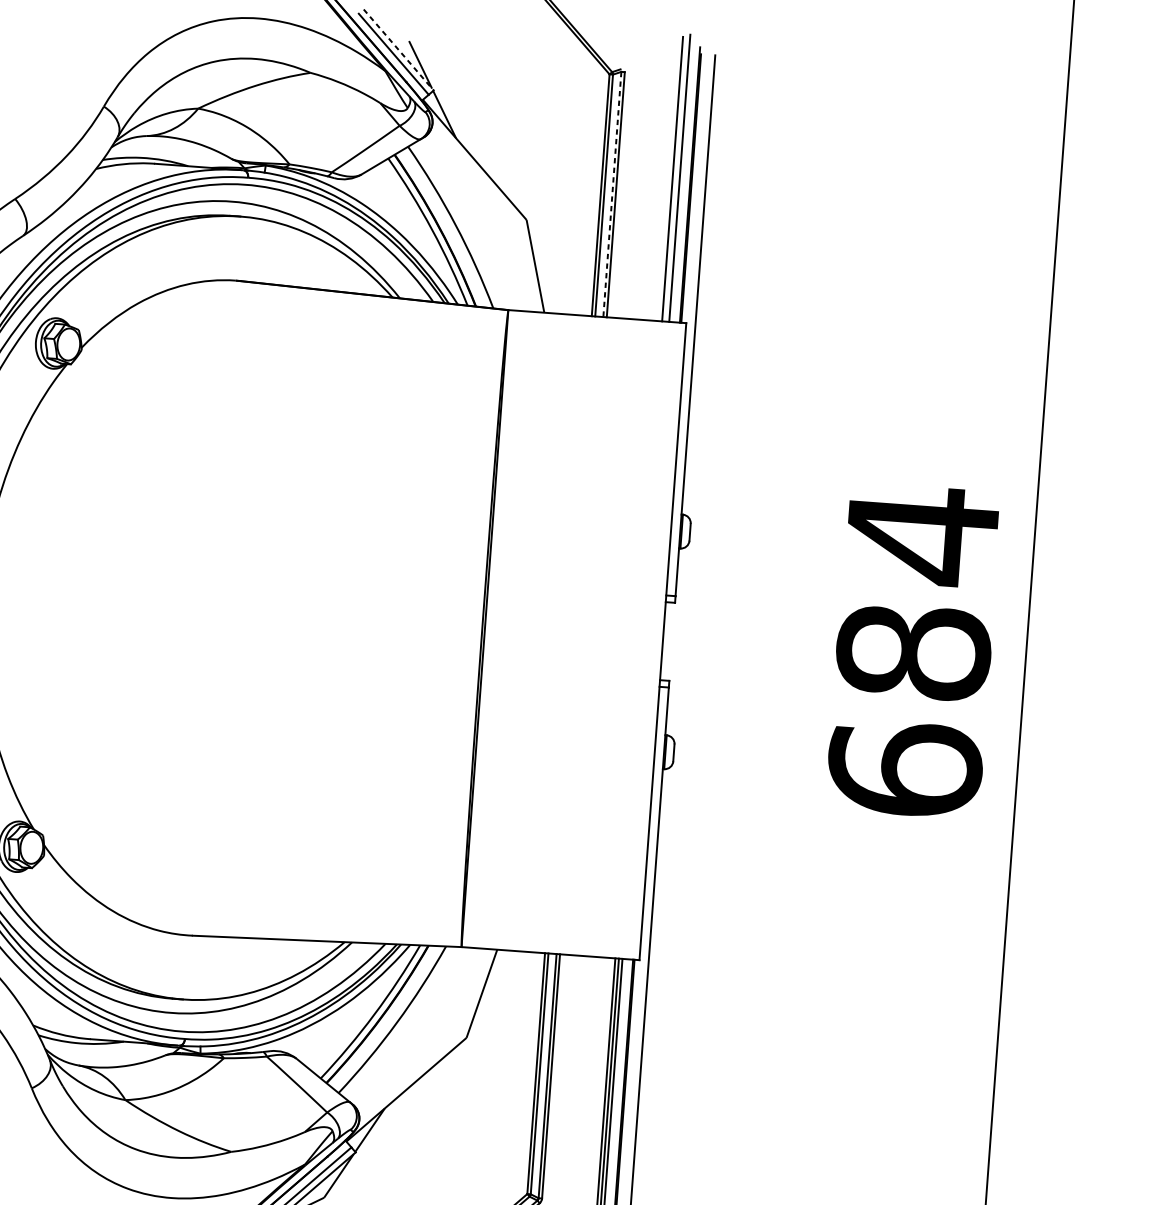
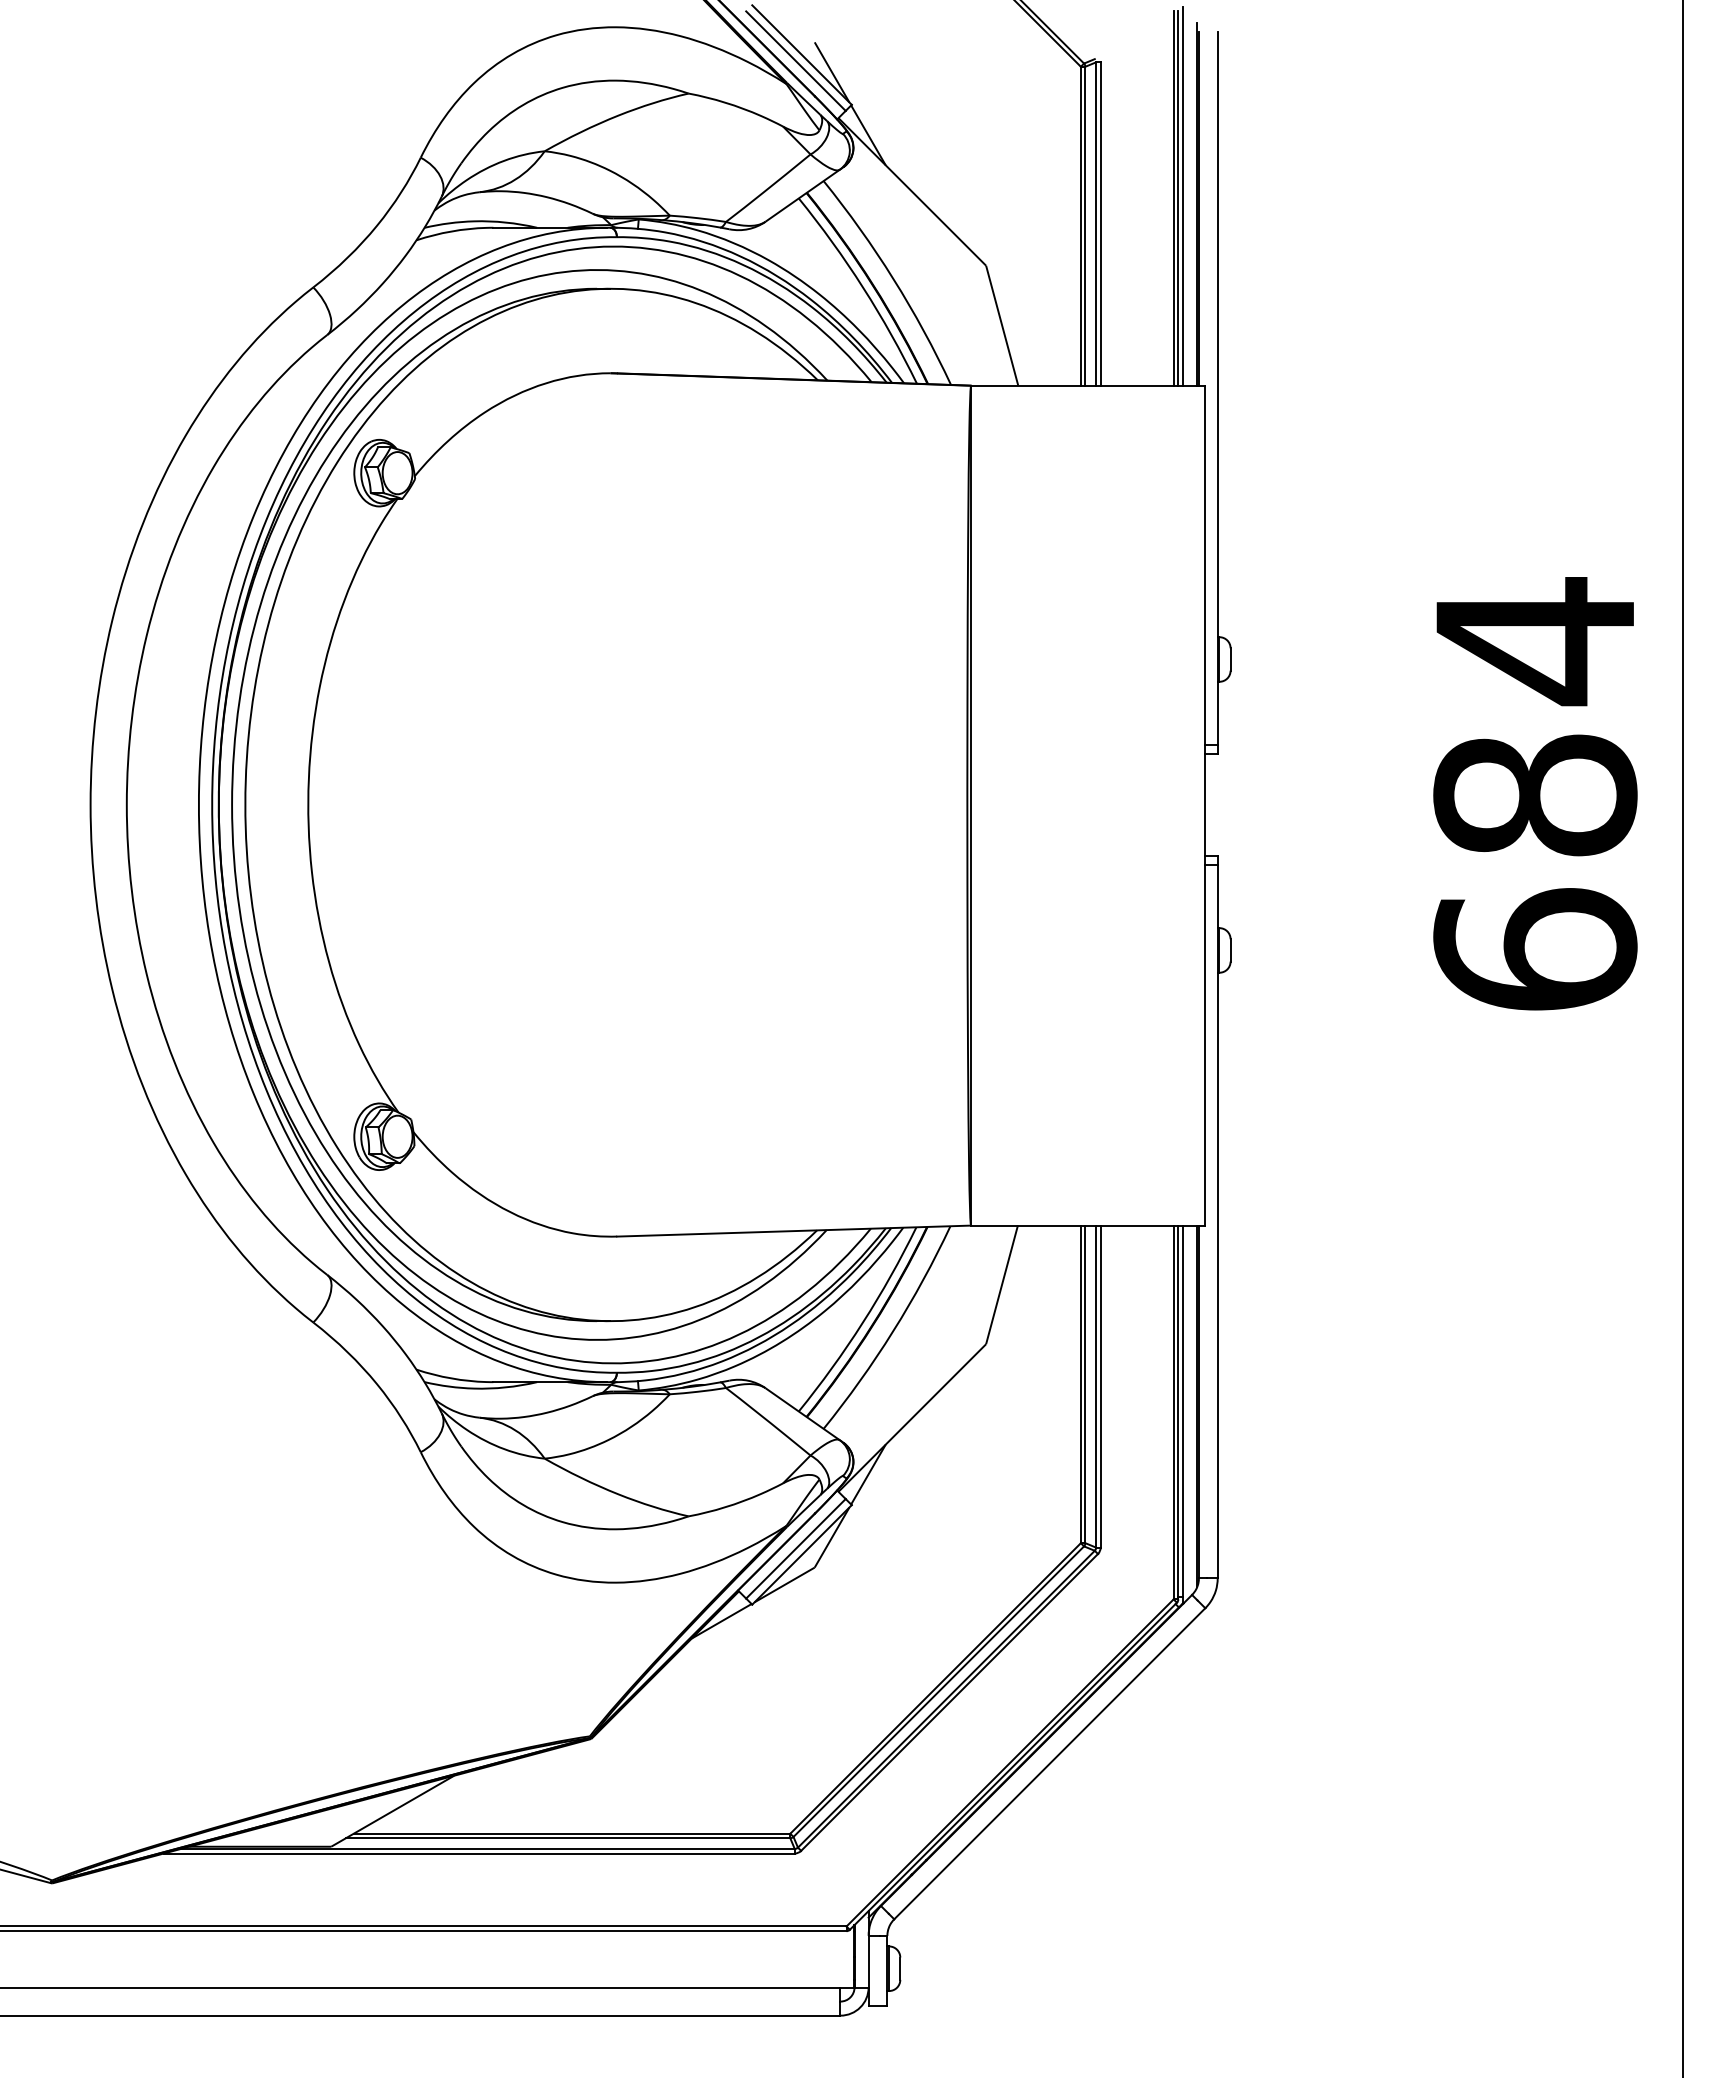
line: (399, 50) -> (802, 55), dashed -> solid
line: (676, 178) -> (1178, 197), added
line: (612, 194) -> (1096, 223), dashed -> solid

